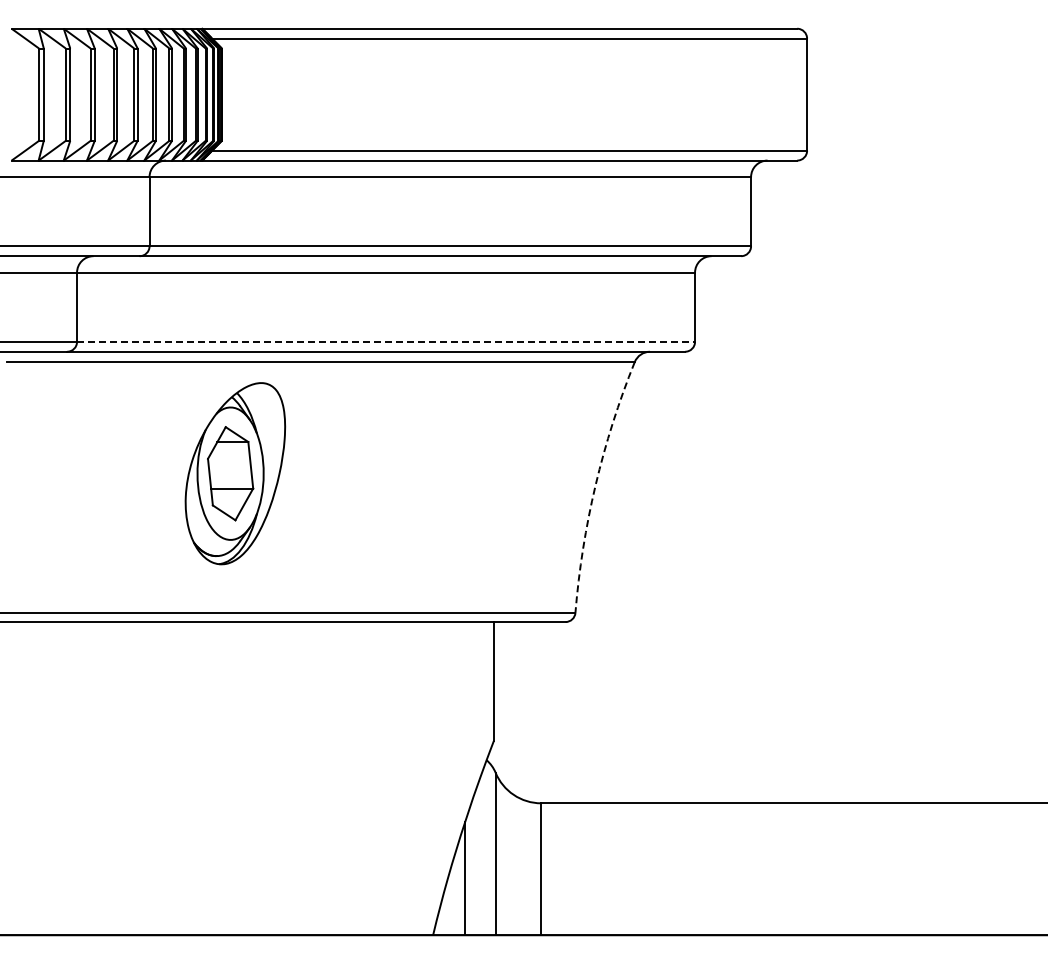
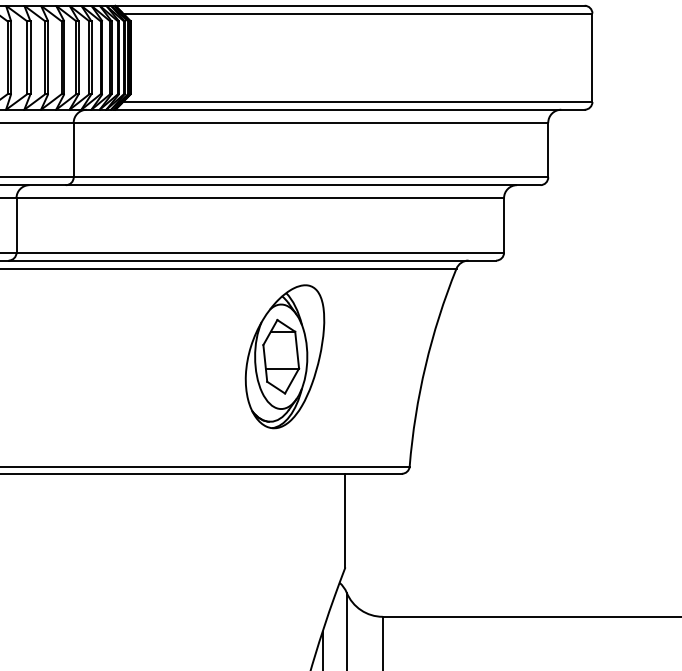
line: (386, 341) -> (260, 252), dashed -> solid
part: (235, 473) -> (285, 356), moved
arc: (595, 485) -> (425, 366), dashed -> solid

